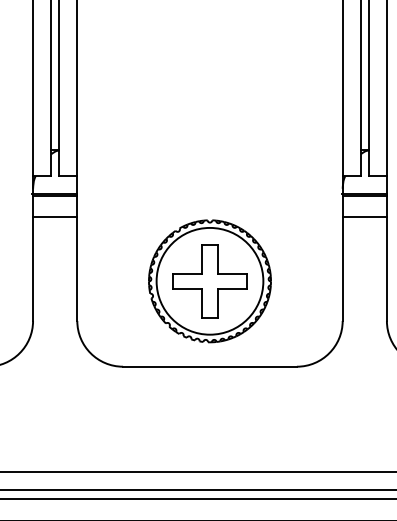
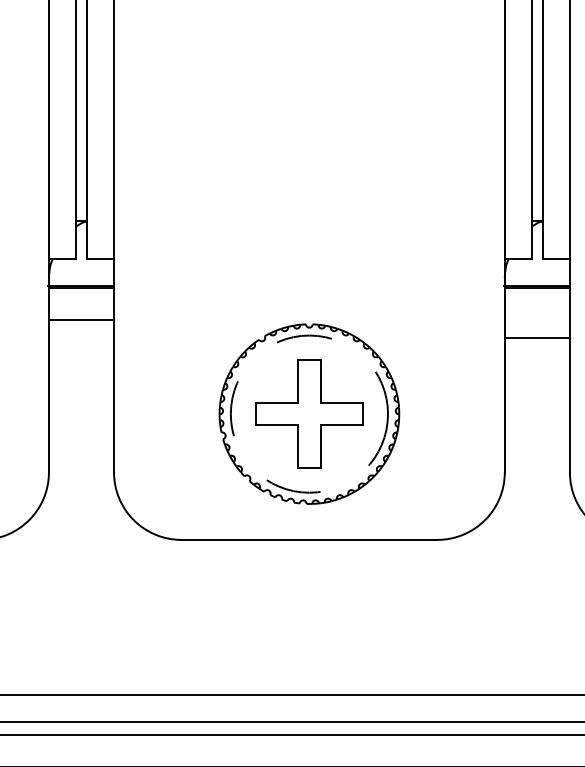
line: (364, 217) -> (536, 337), moved
circle: (209, 280) -> (308, 412), solid -> dashed

